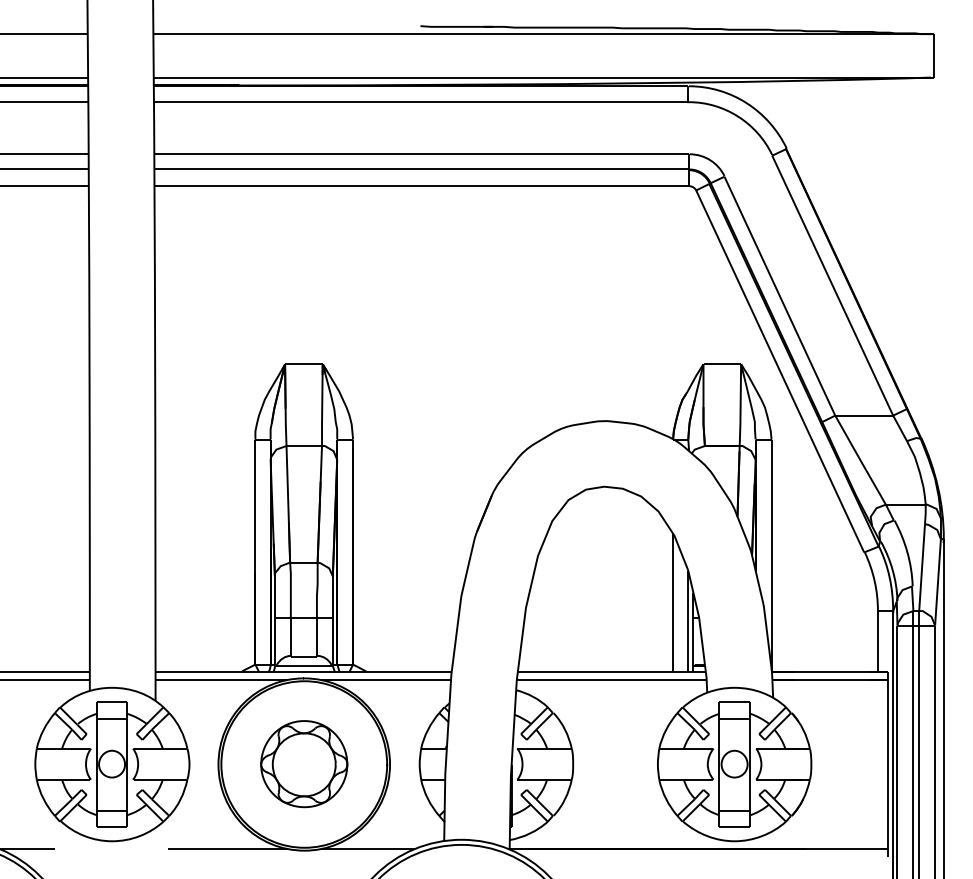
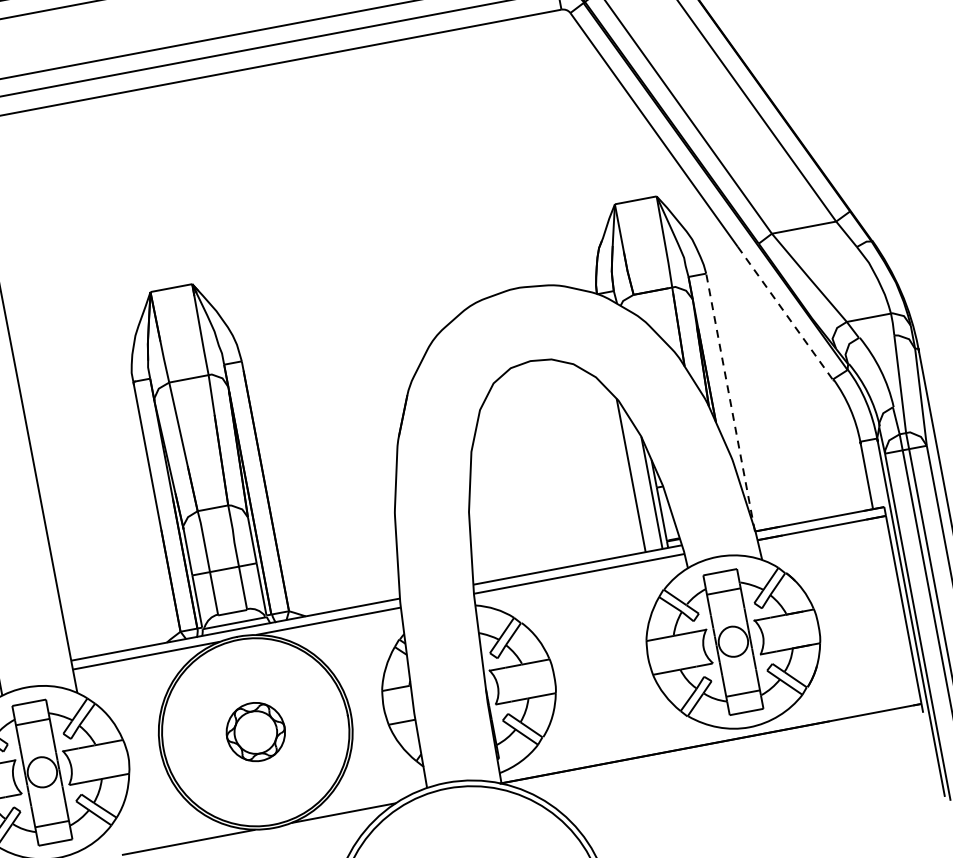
line: (833, 487) -> (785, 313), solid -> dashed
line: (771, 555) -> (730, 402), solid -> dashed
part: (304, 764) -> (256, 732), size x0.6

